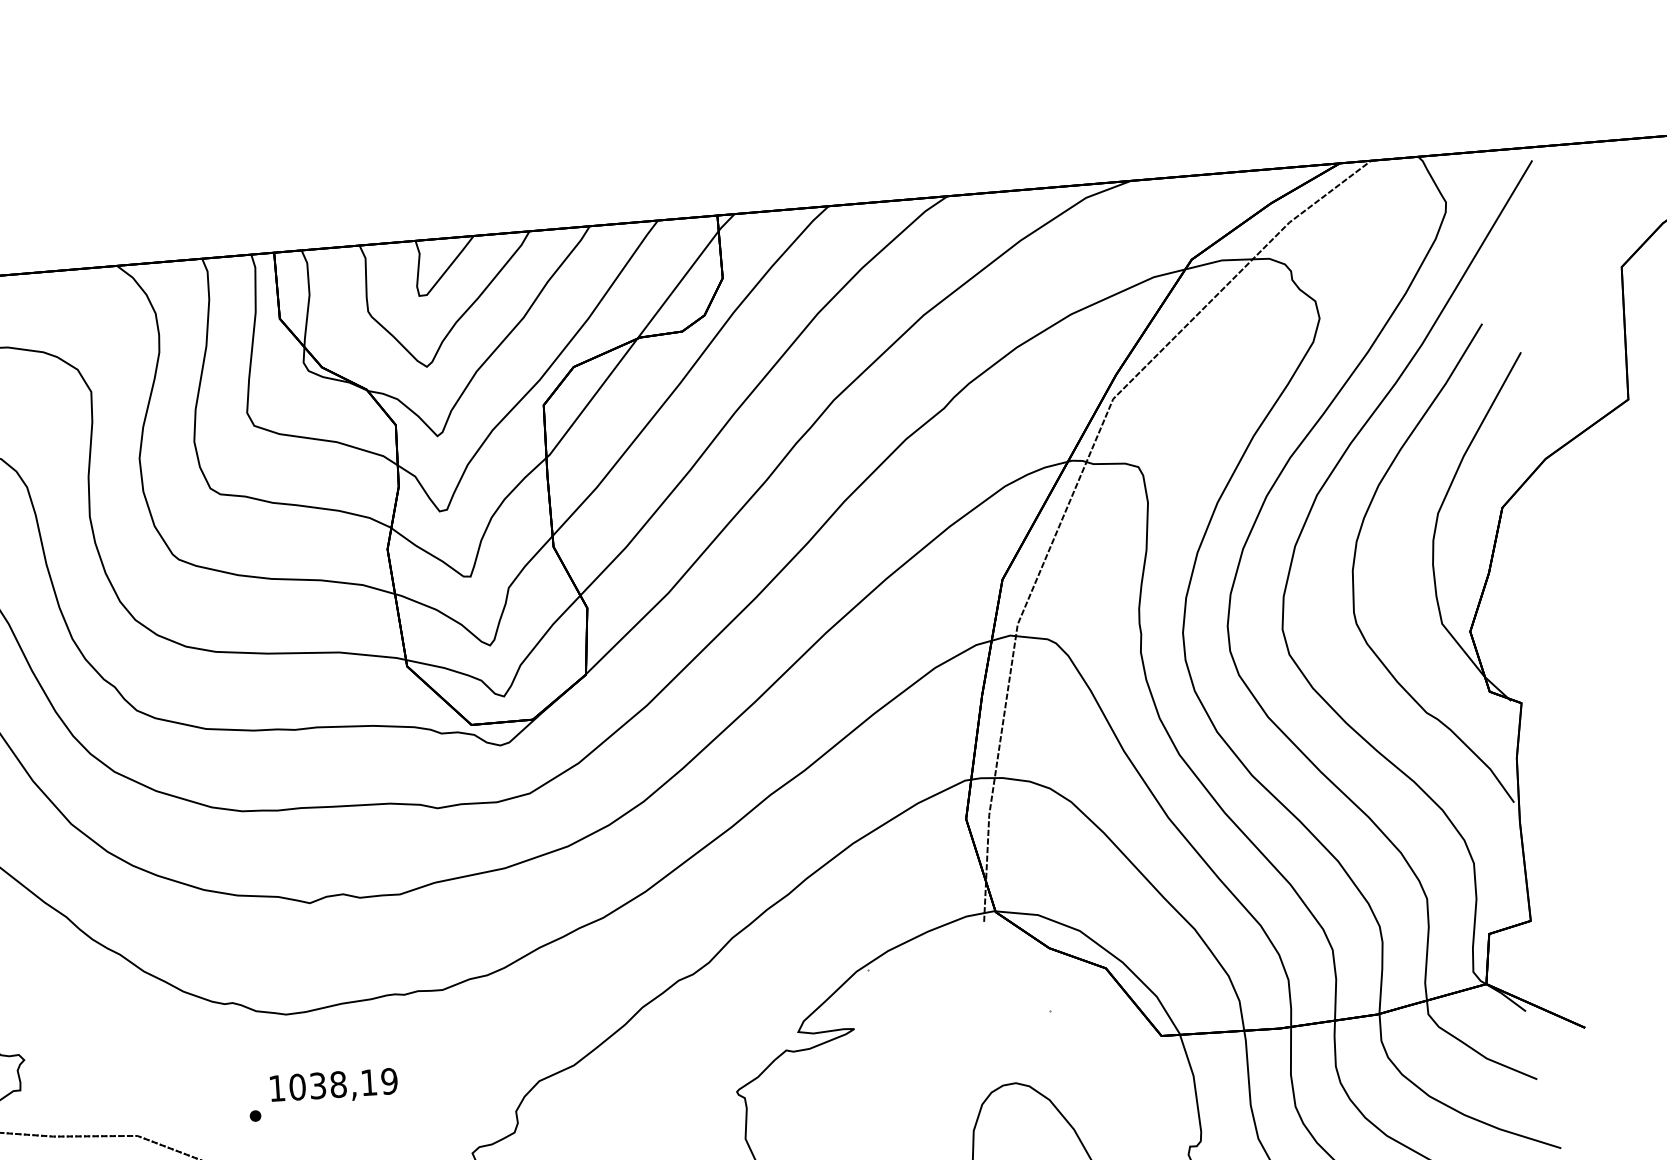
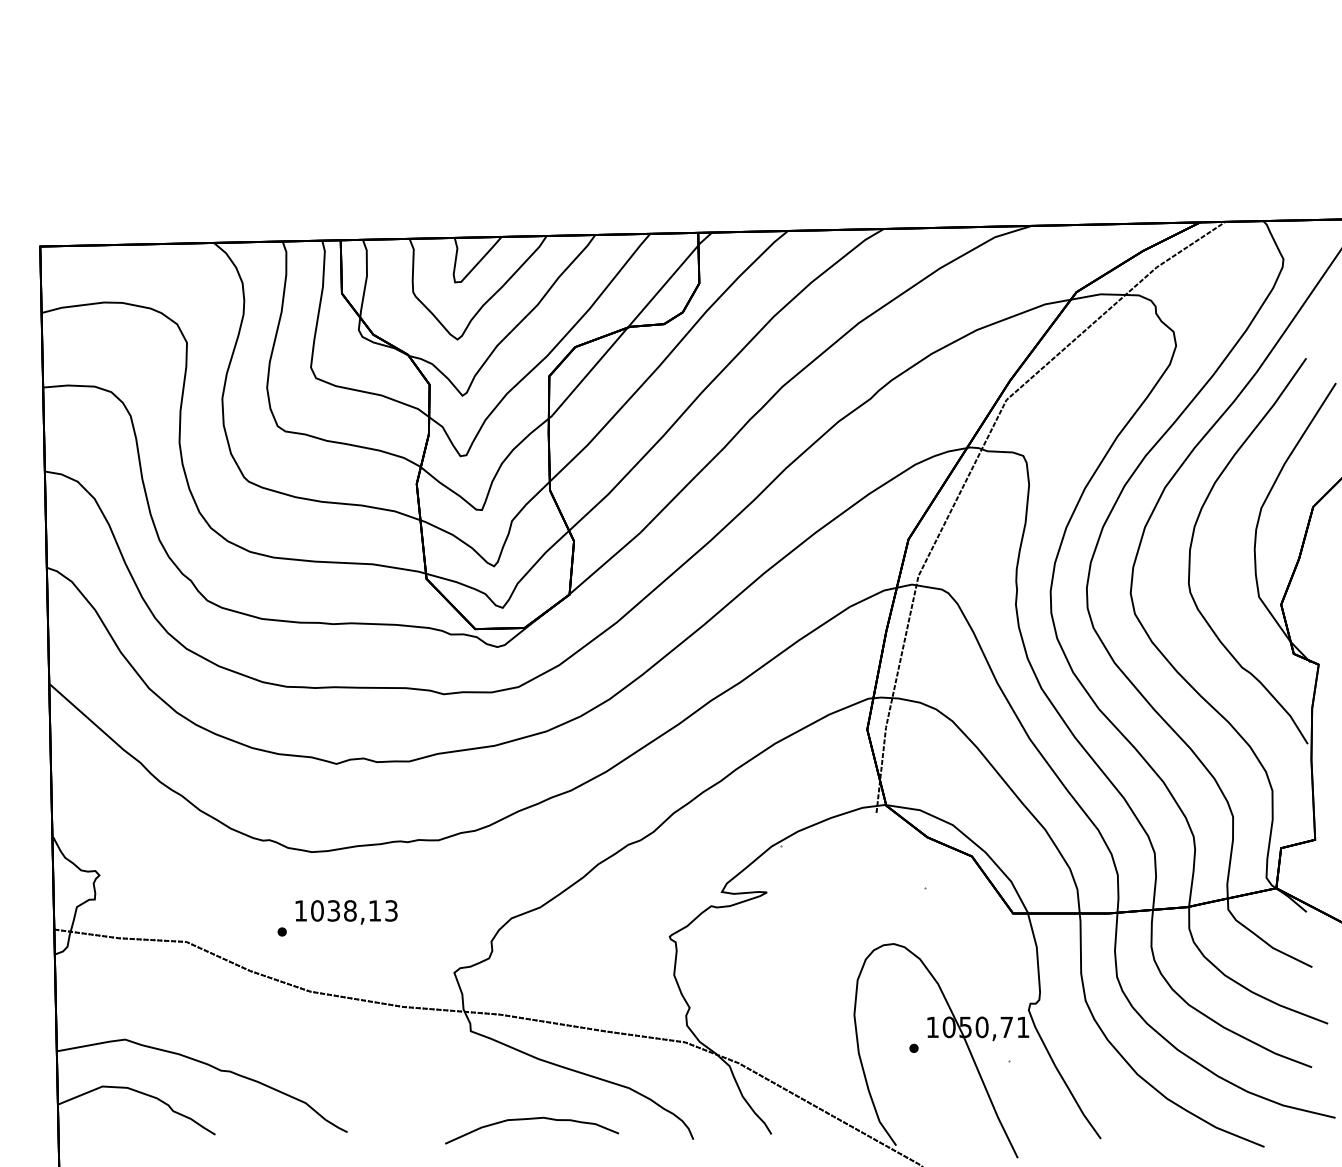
text: (389, 1080) -> (391, 910), 1038,19 -> 1038,13

